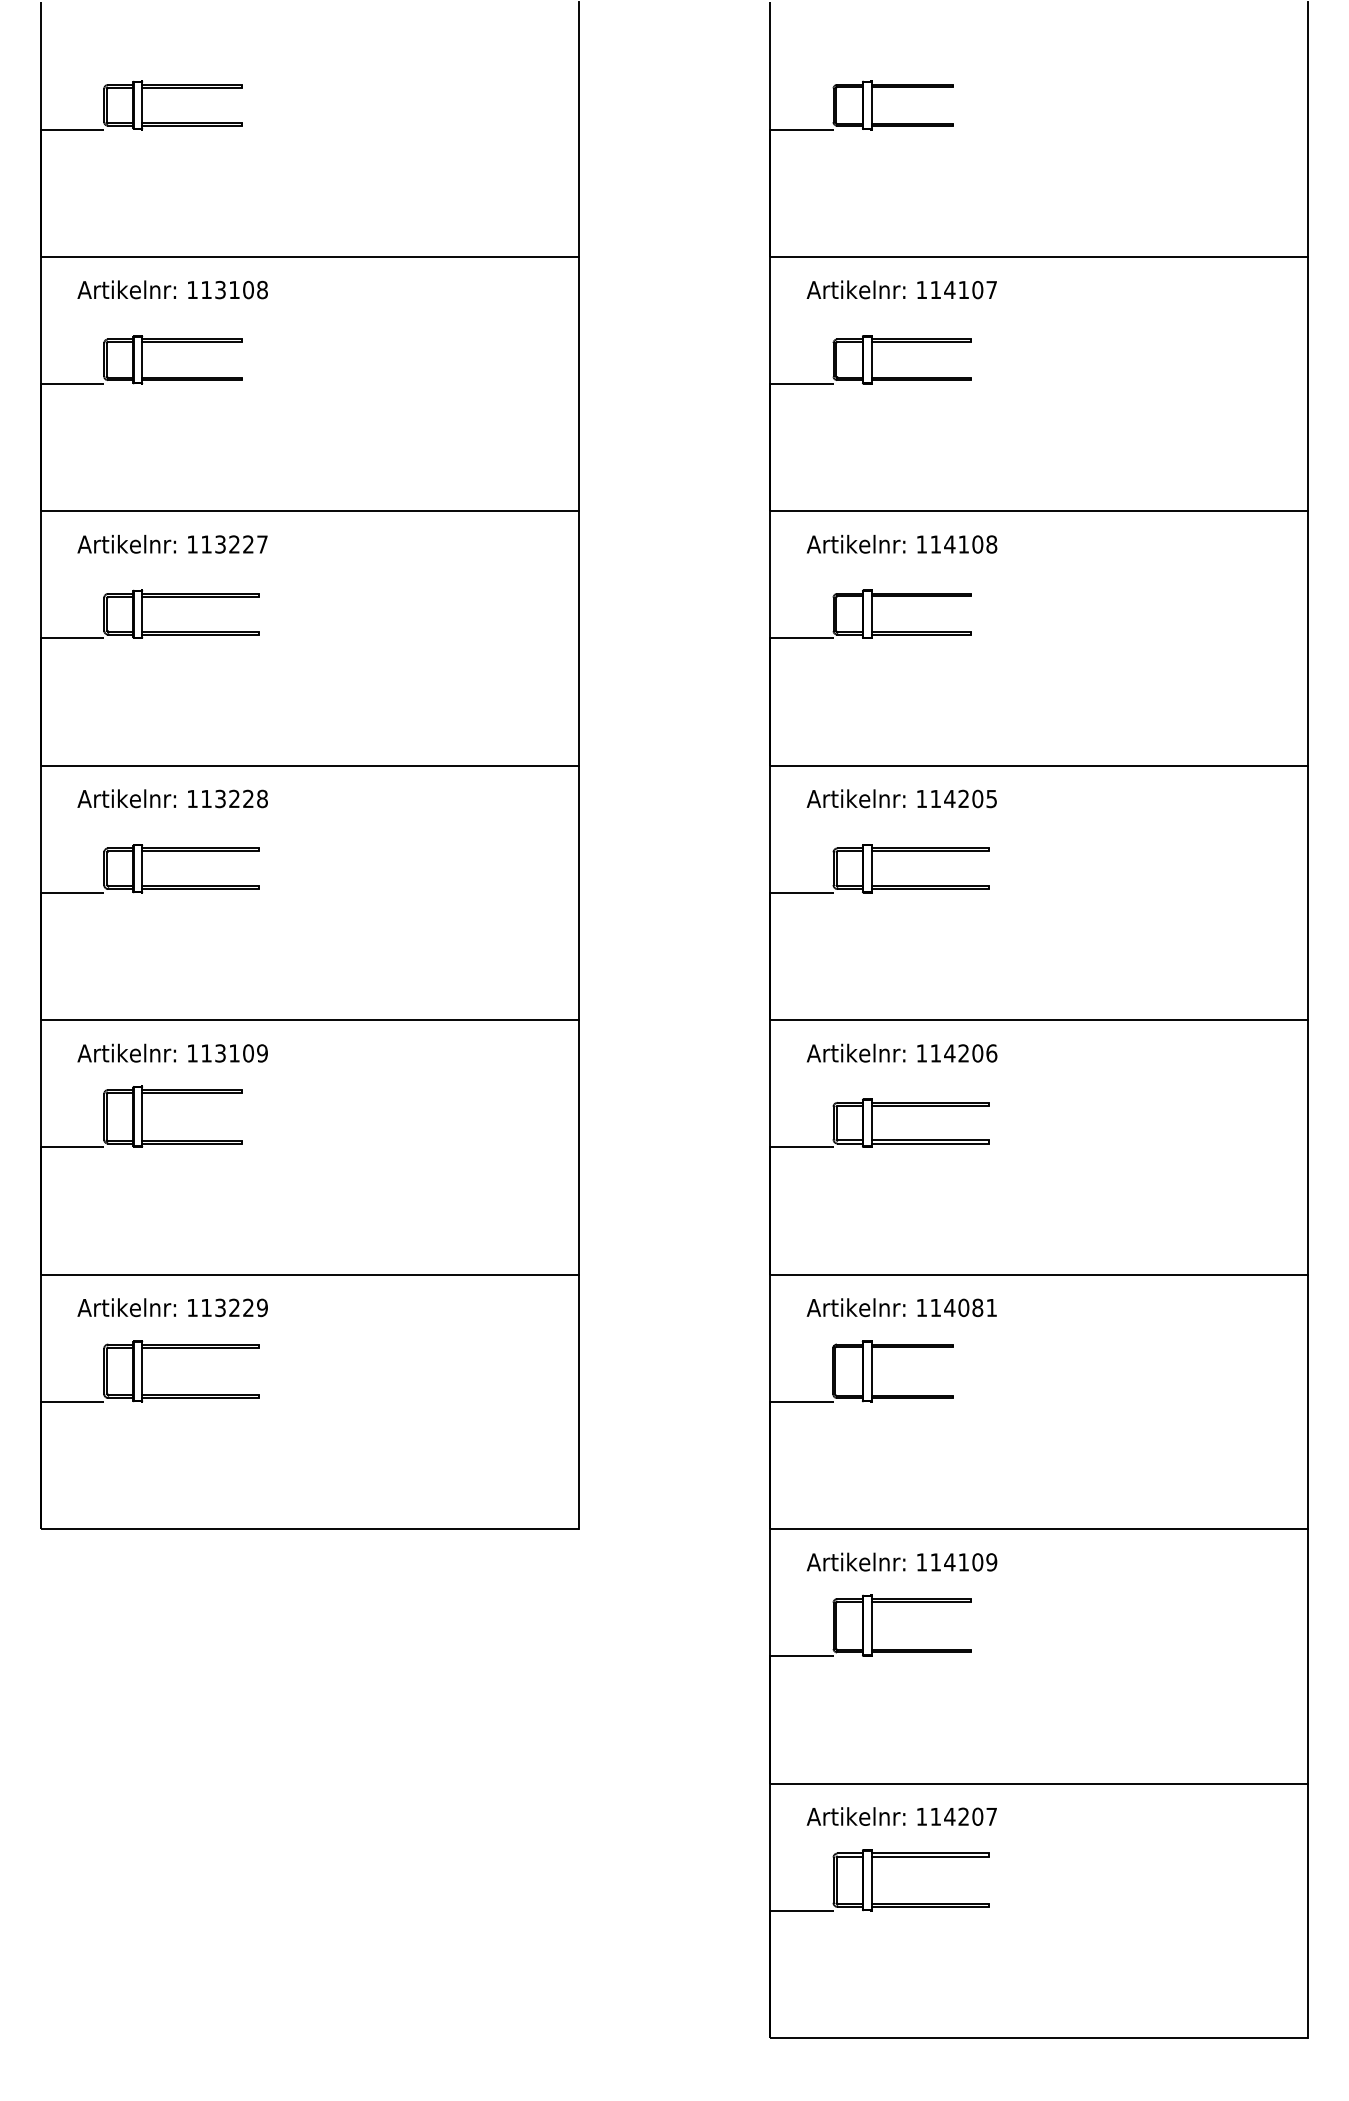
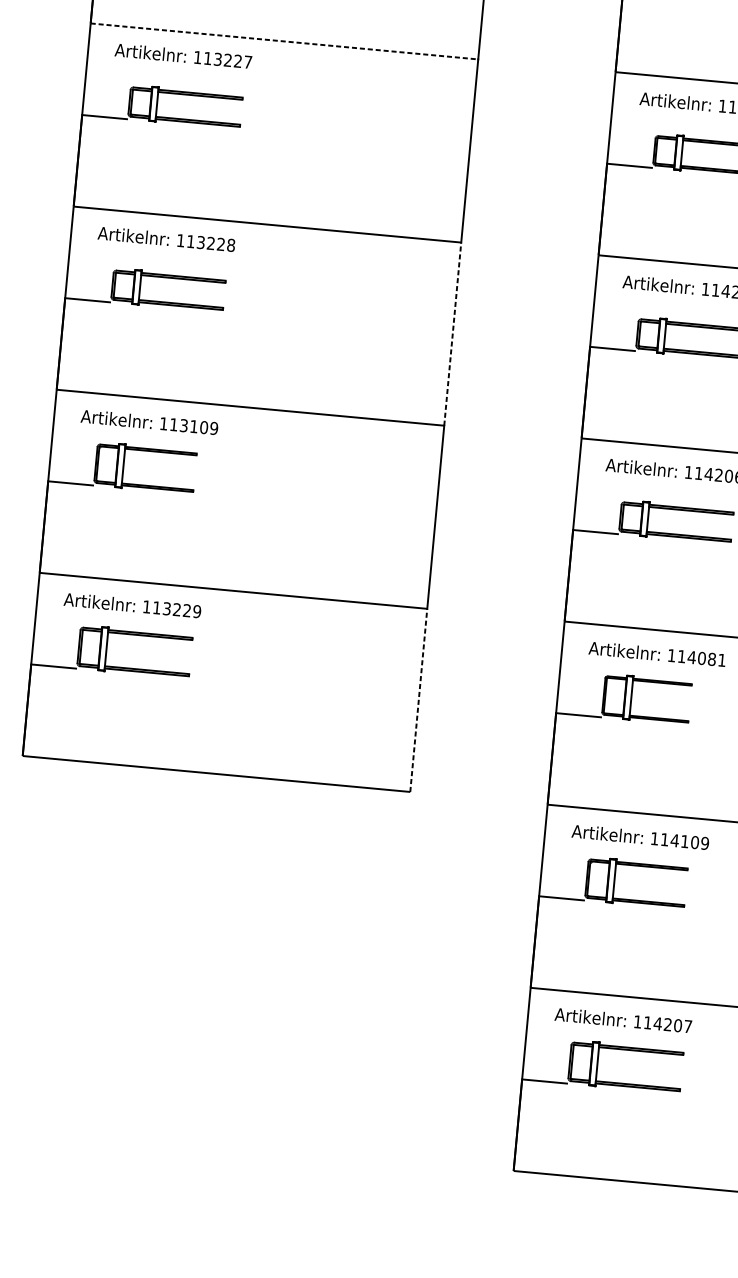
line: (310, 511) -> (284, 41), solid -> dashed
line: (579, 892) -> (453, 333), solid -> dashed
line: (579, 1401) -> (419, 700), solid -> dashed

